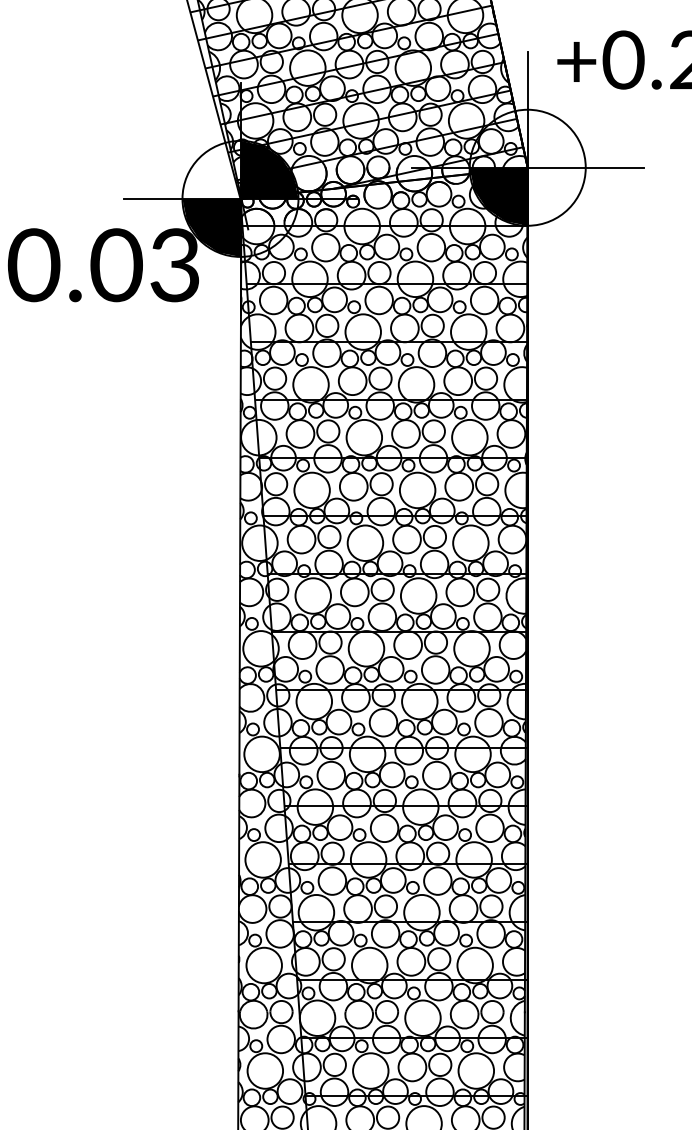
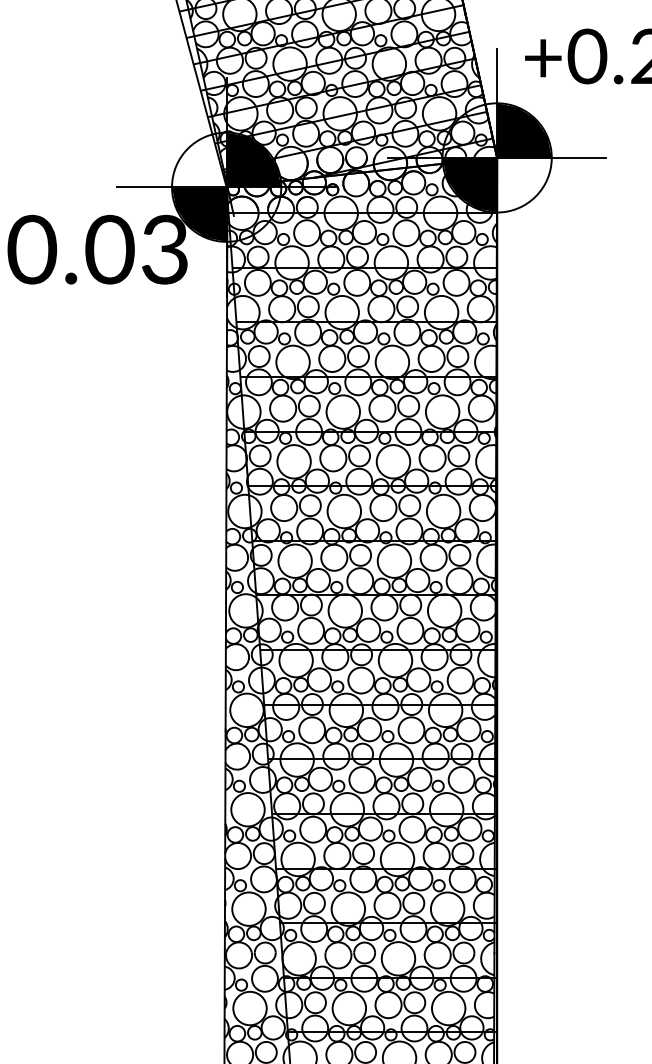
fill: (556, 138) -> (524, 130), added

